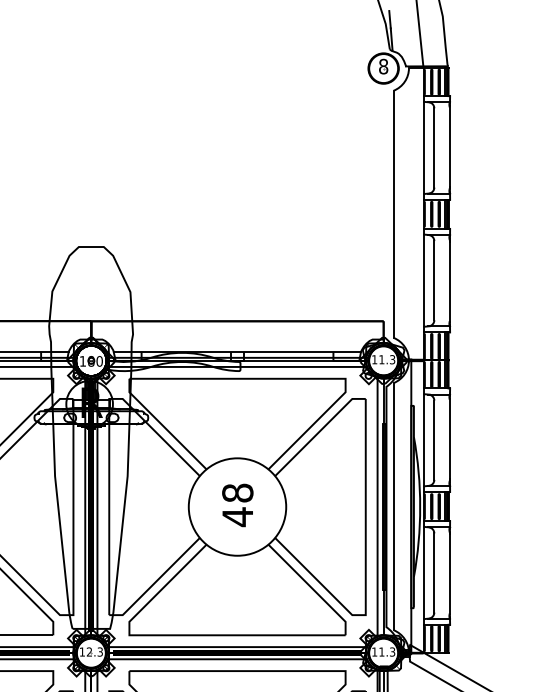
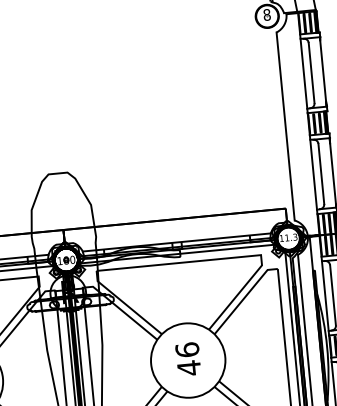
text: (237, 492) -> (187, 349), 48 -> 46

